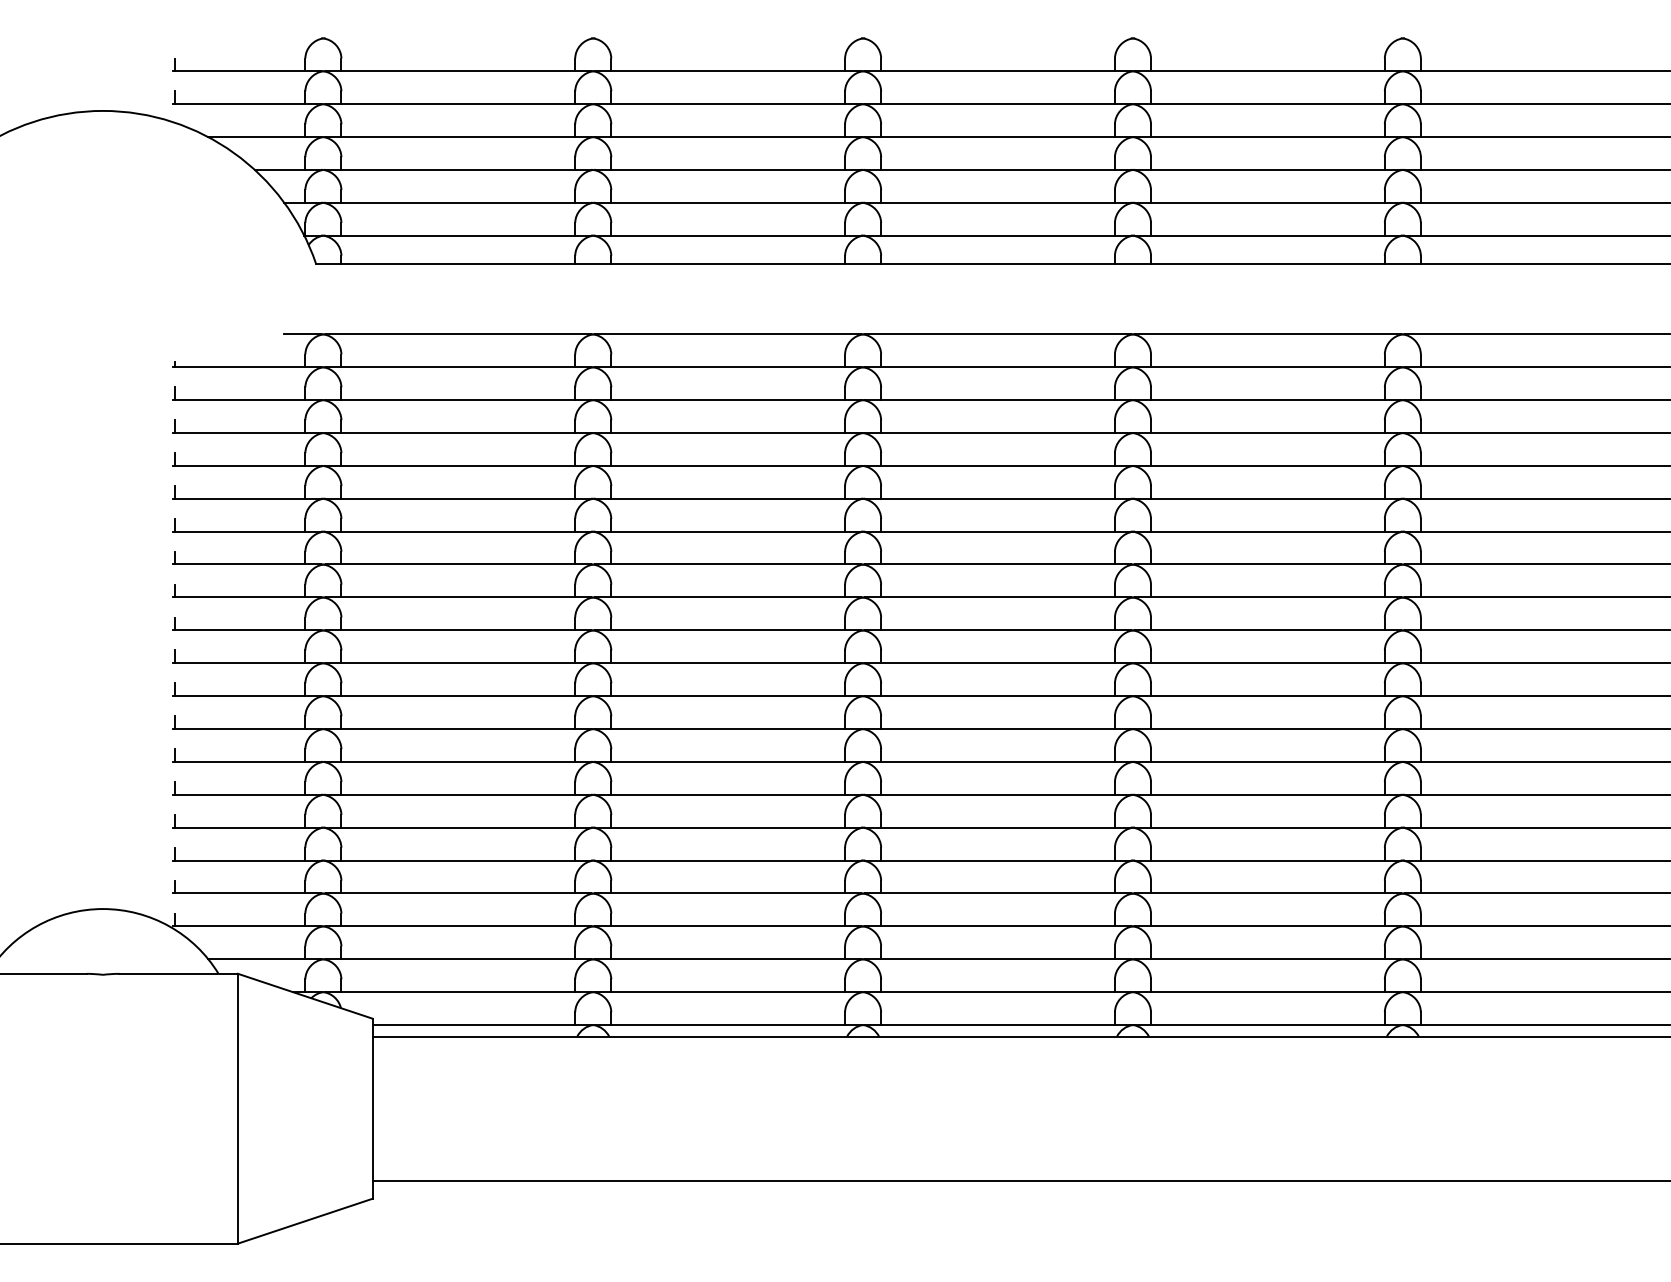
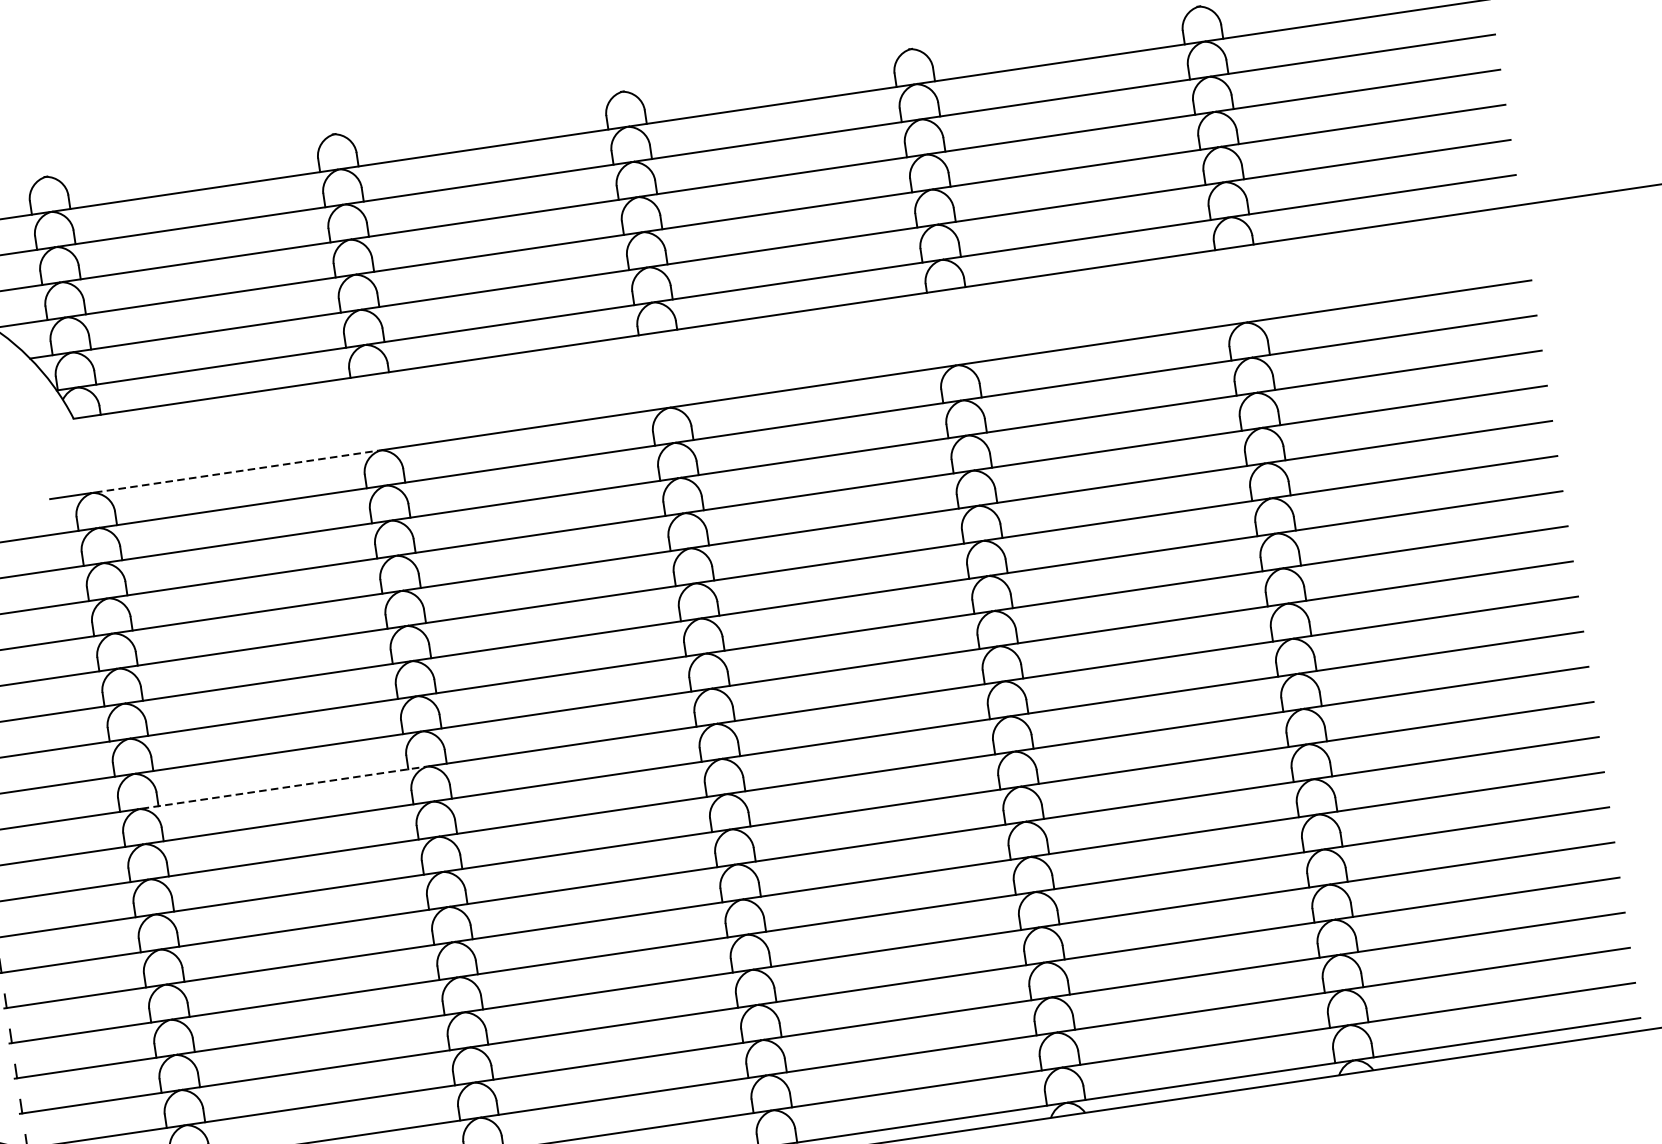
line: (458, 334) -> (236, 471), solid -> dashed
line: (458, 630) -> (283, 787), solid -> dashed

